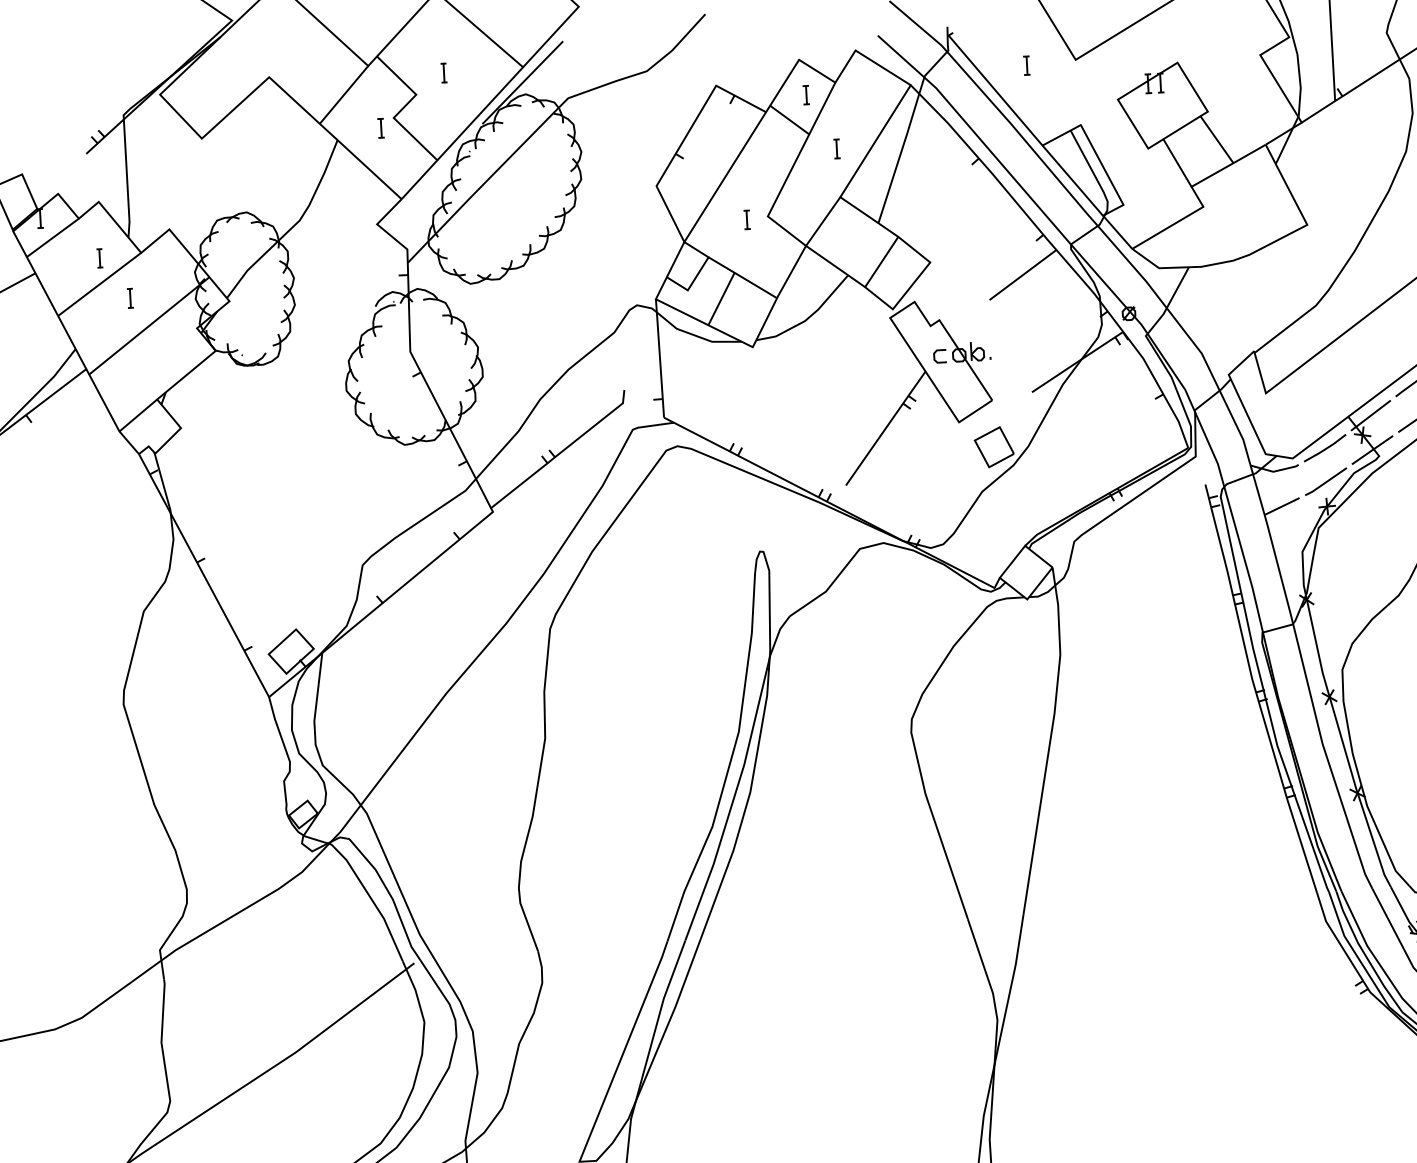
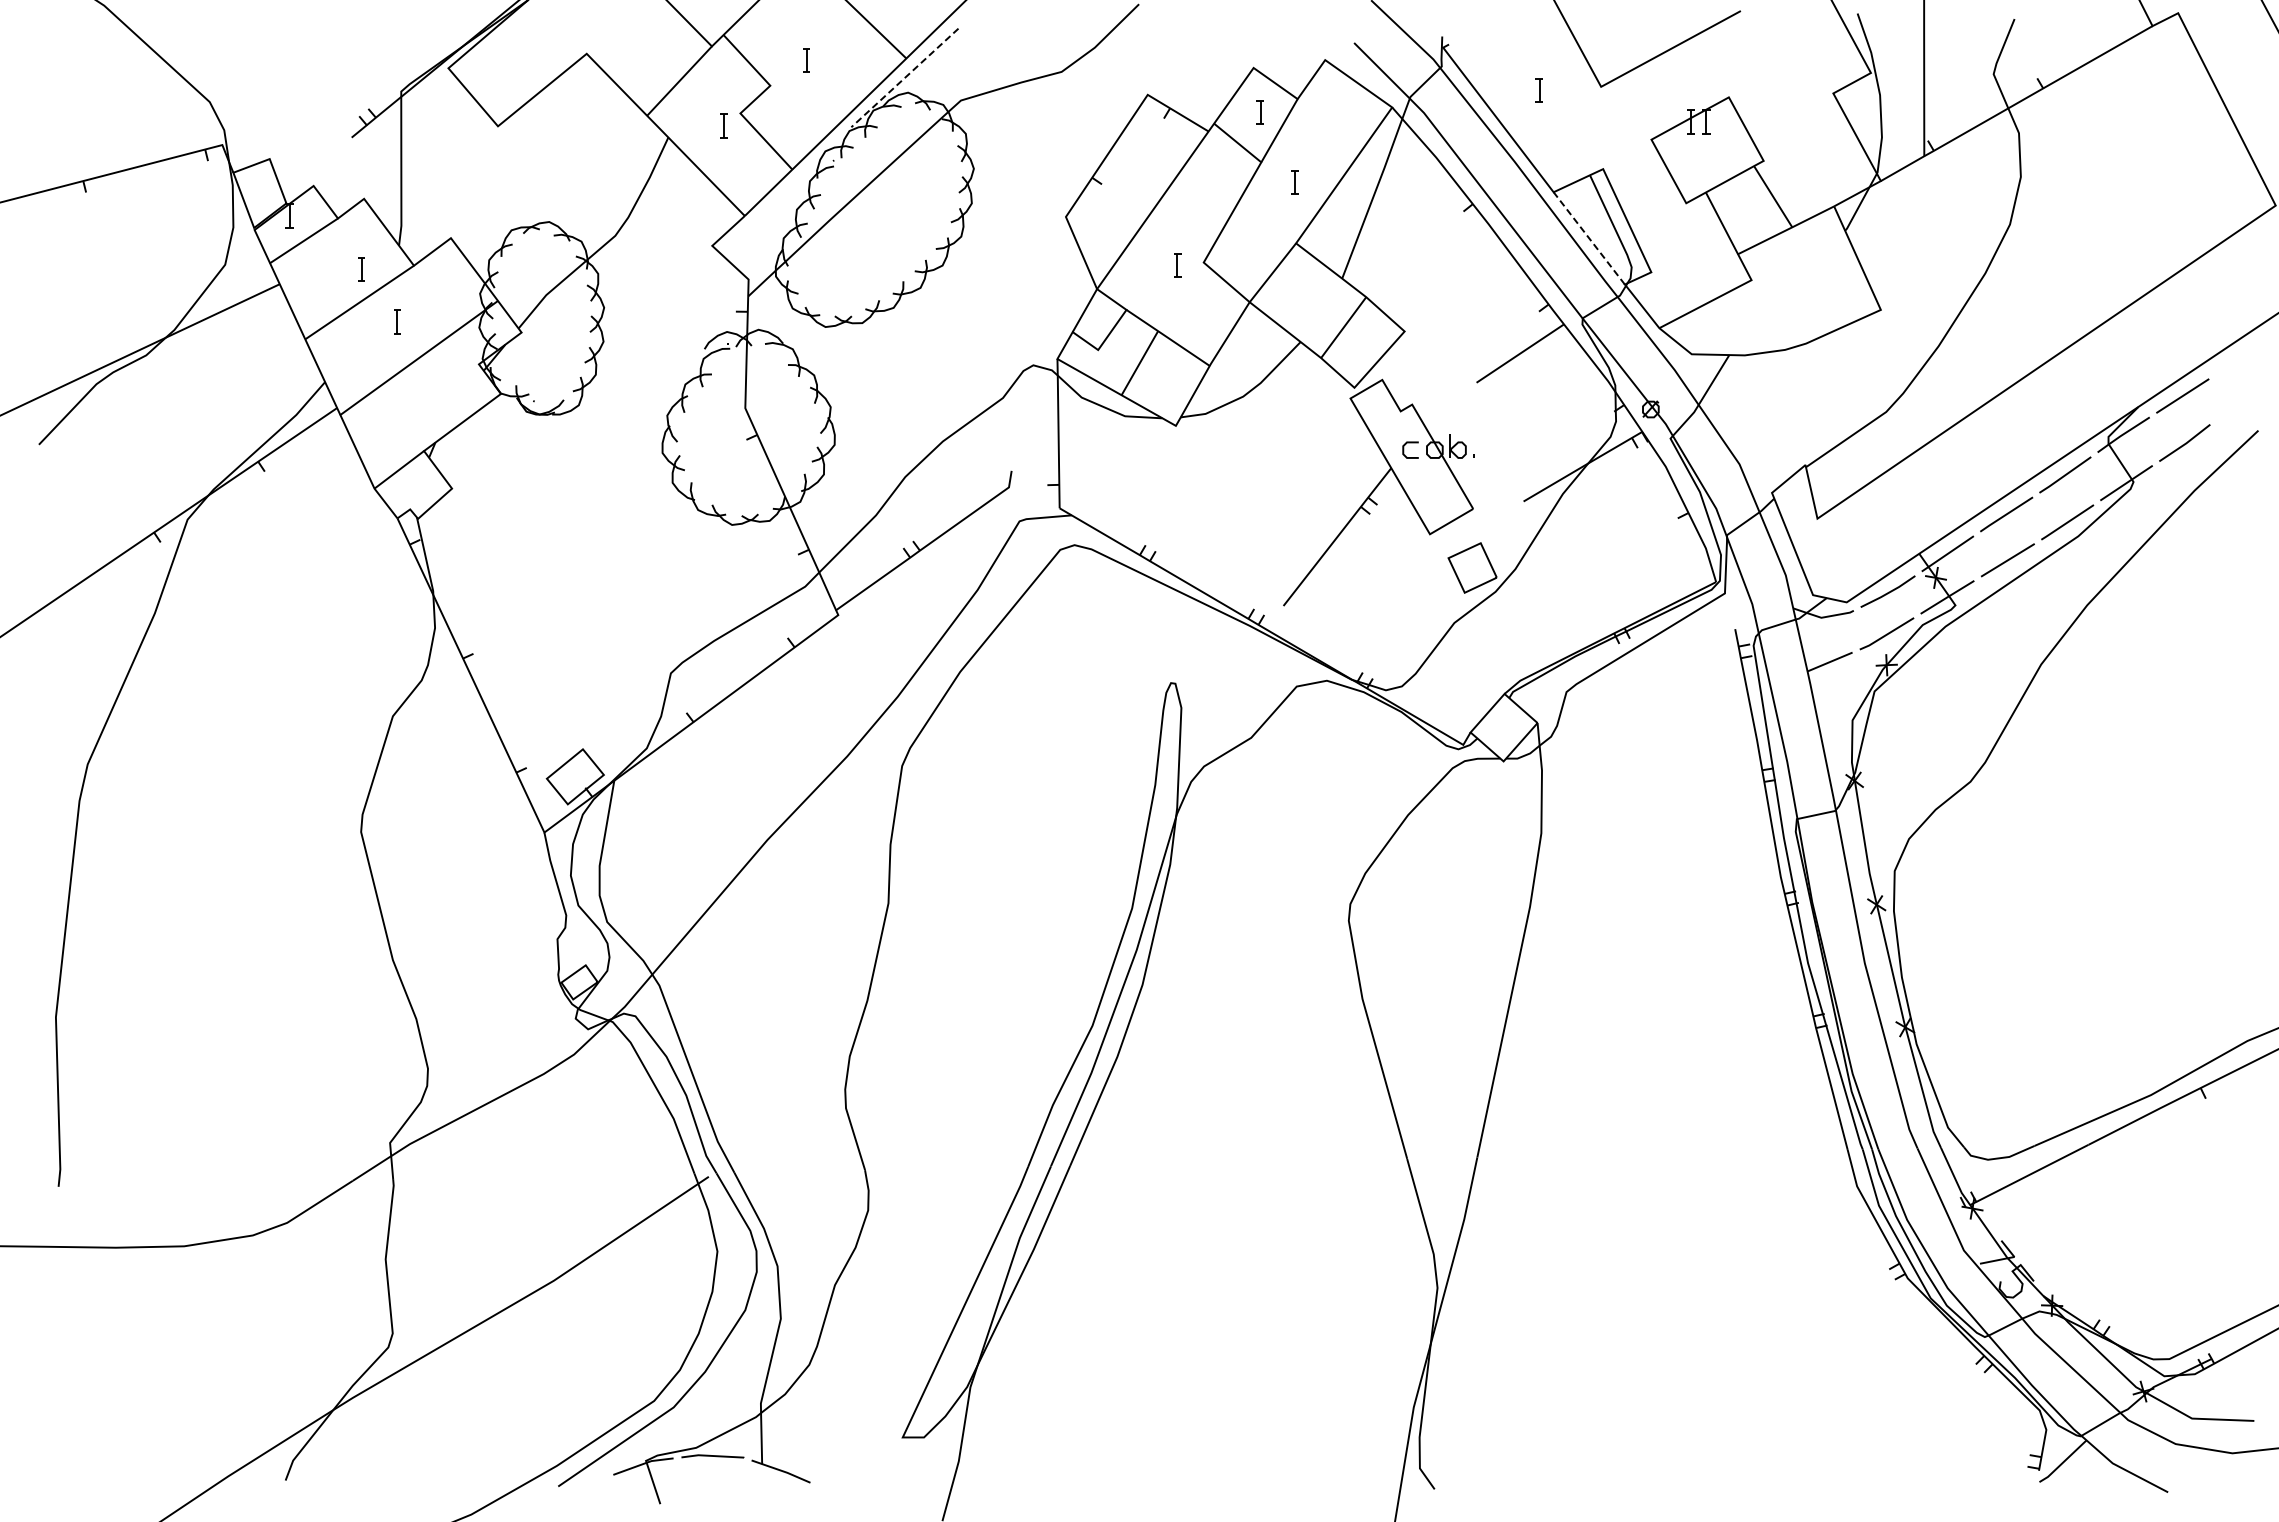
line: (522, 82) -> (904, 77), solid -> dashed
line: (1072, 180) -> (1588, 238), solid -> dashed

